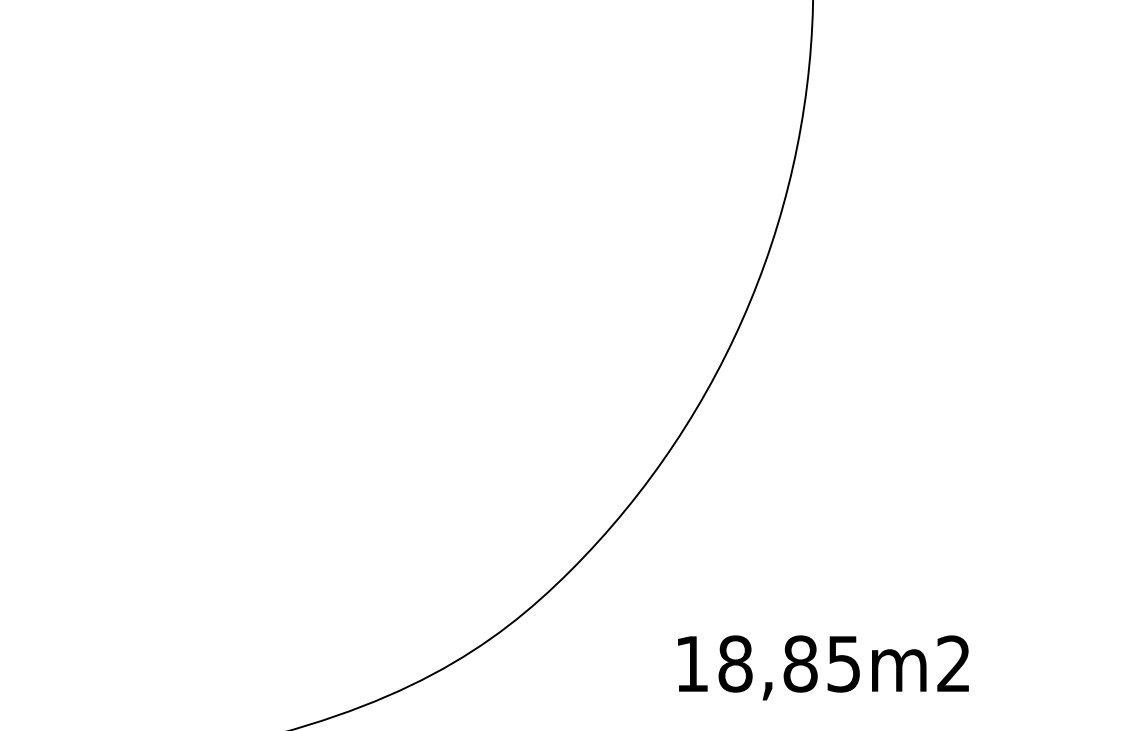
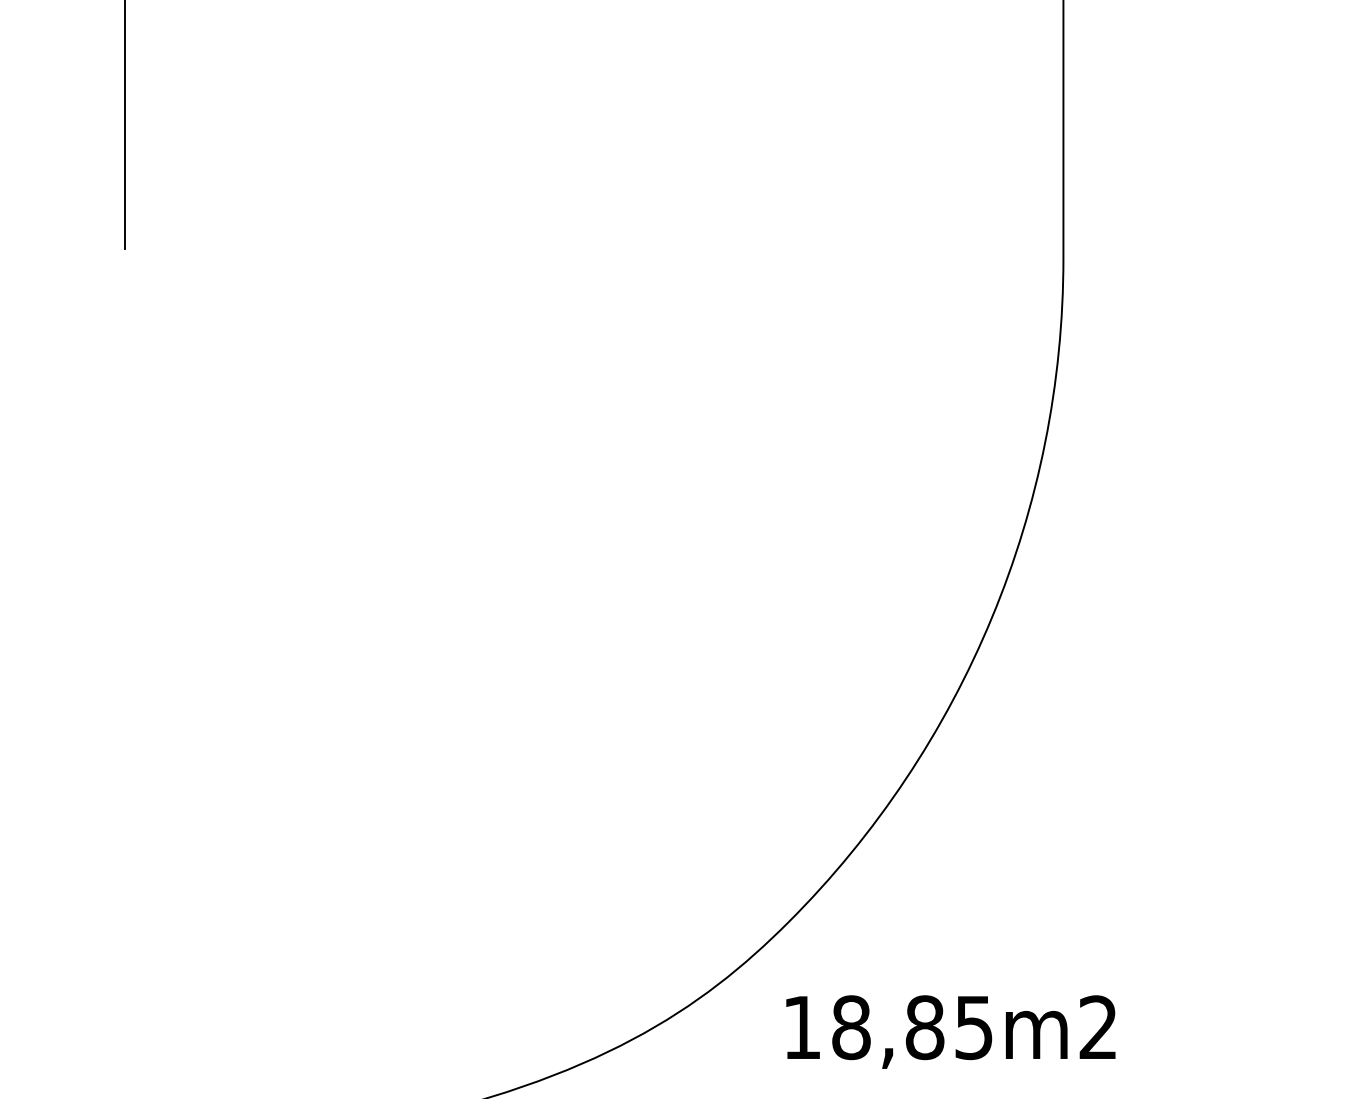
text: (823, 667) -> (950, 1031), moved

